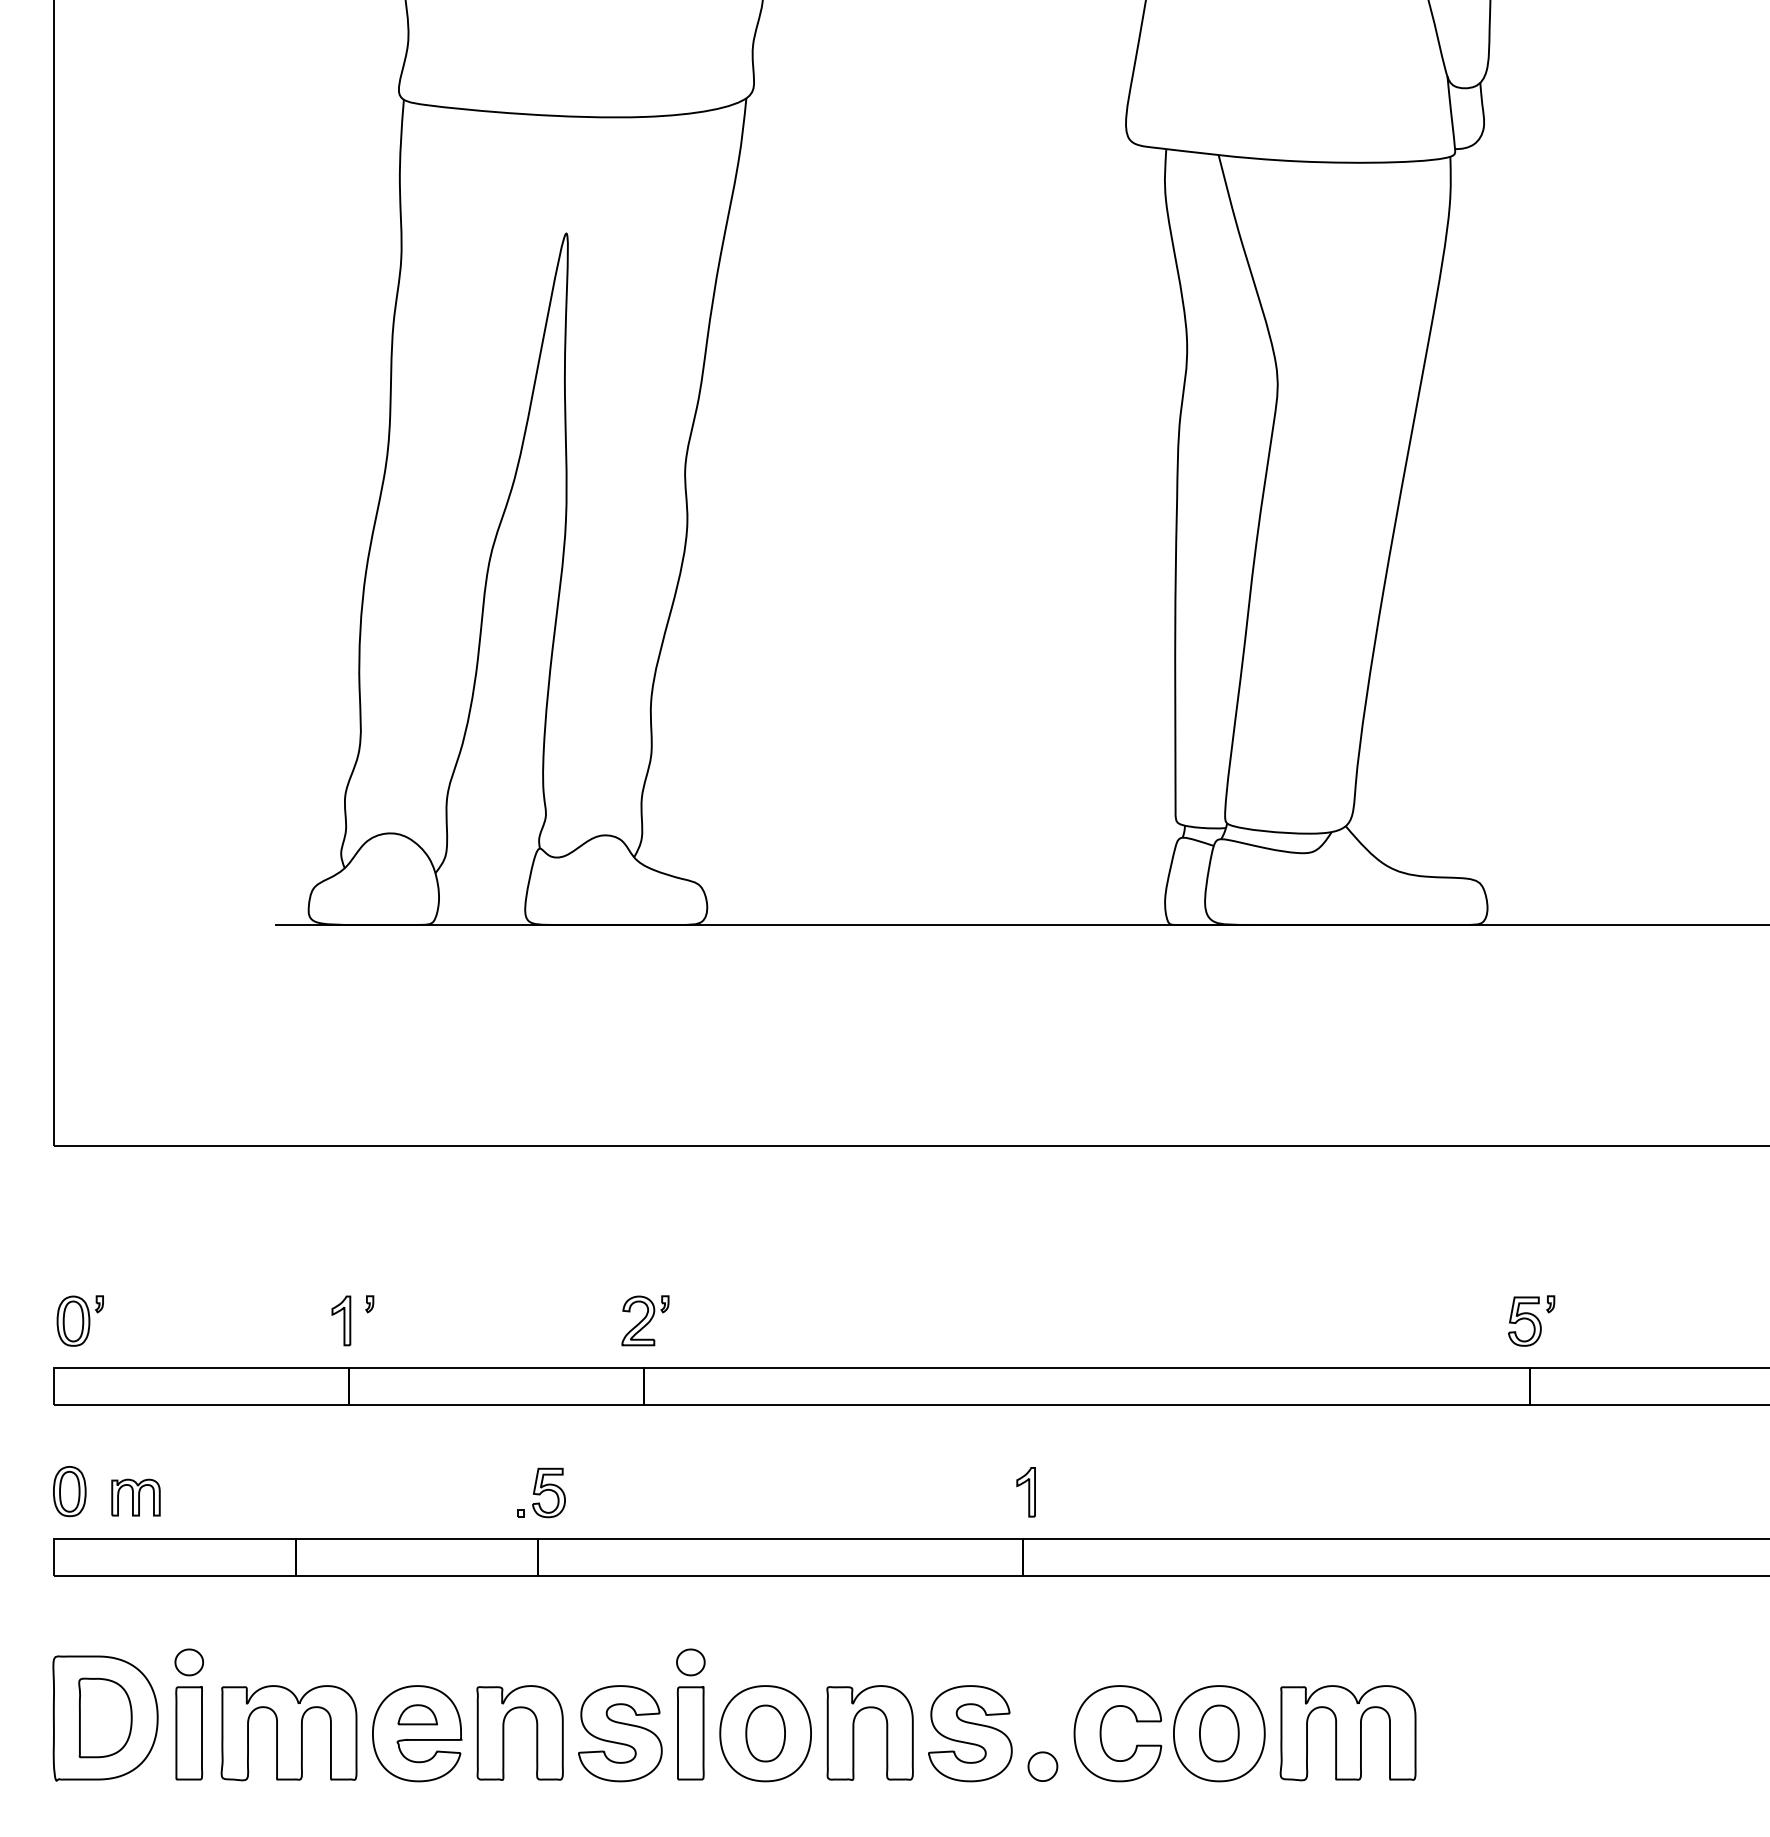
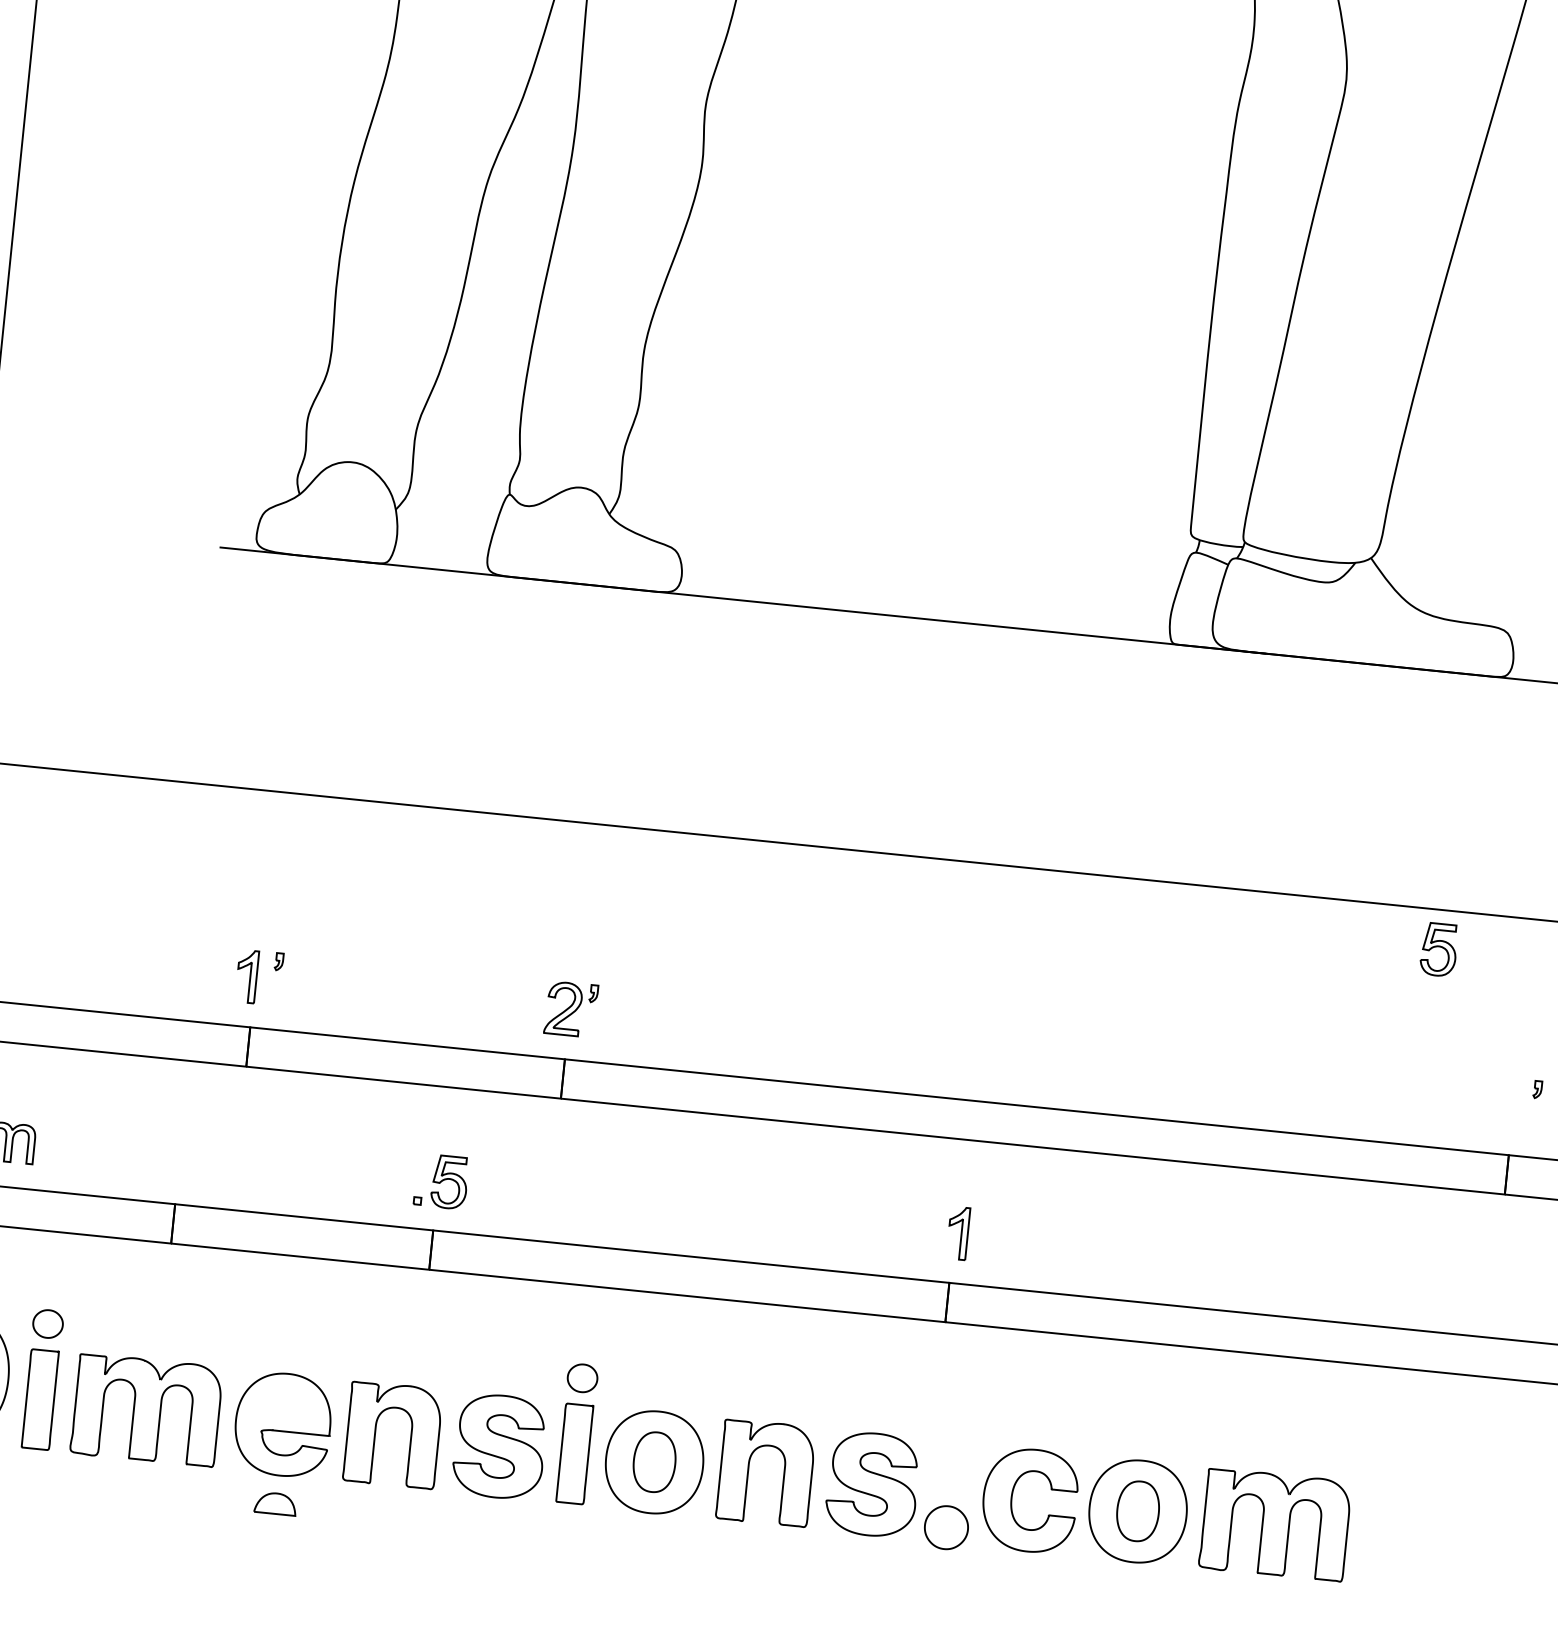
part: (1524, 1321) -> (1438, 949), moved
part: (417, 1714) -> (275, 1503), moved
part: (1042, 1766) -> (946, 1527), size x1.4

